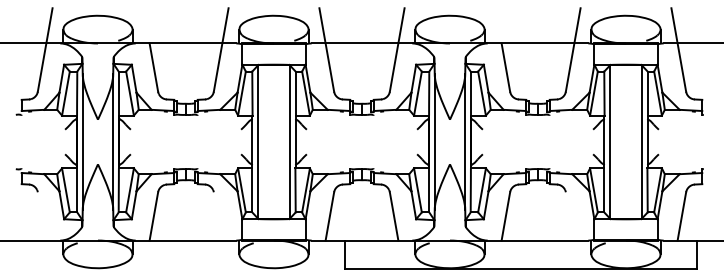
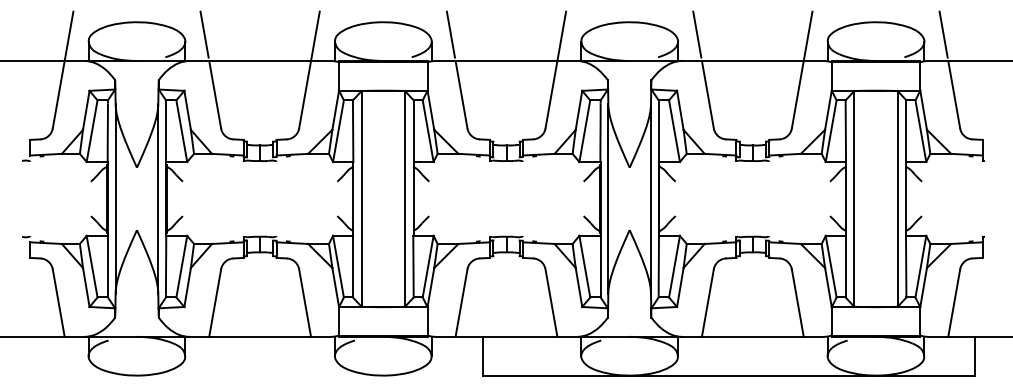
line: (146, 24) -> (204, 34), added
line: (498, 24) -> (697, 34), added
line: (41, 216) -> (57, 303), added
line: (217, 216) -> (304, 303), added
line: (569, 216) -> (796, 303), added

